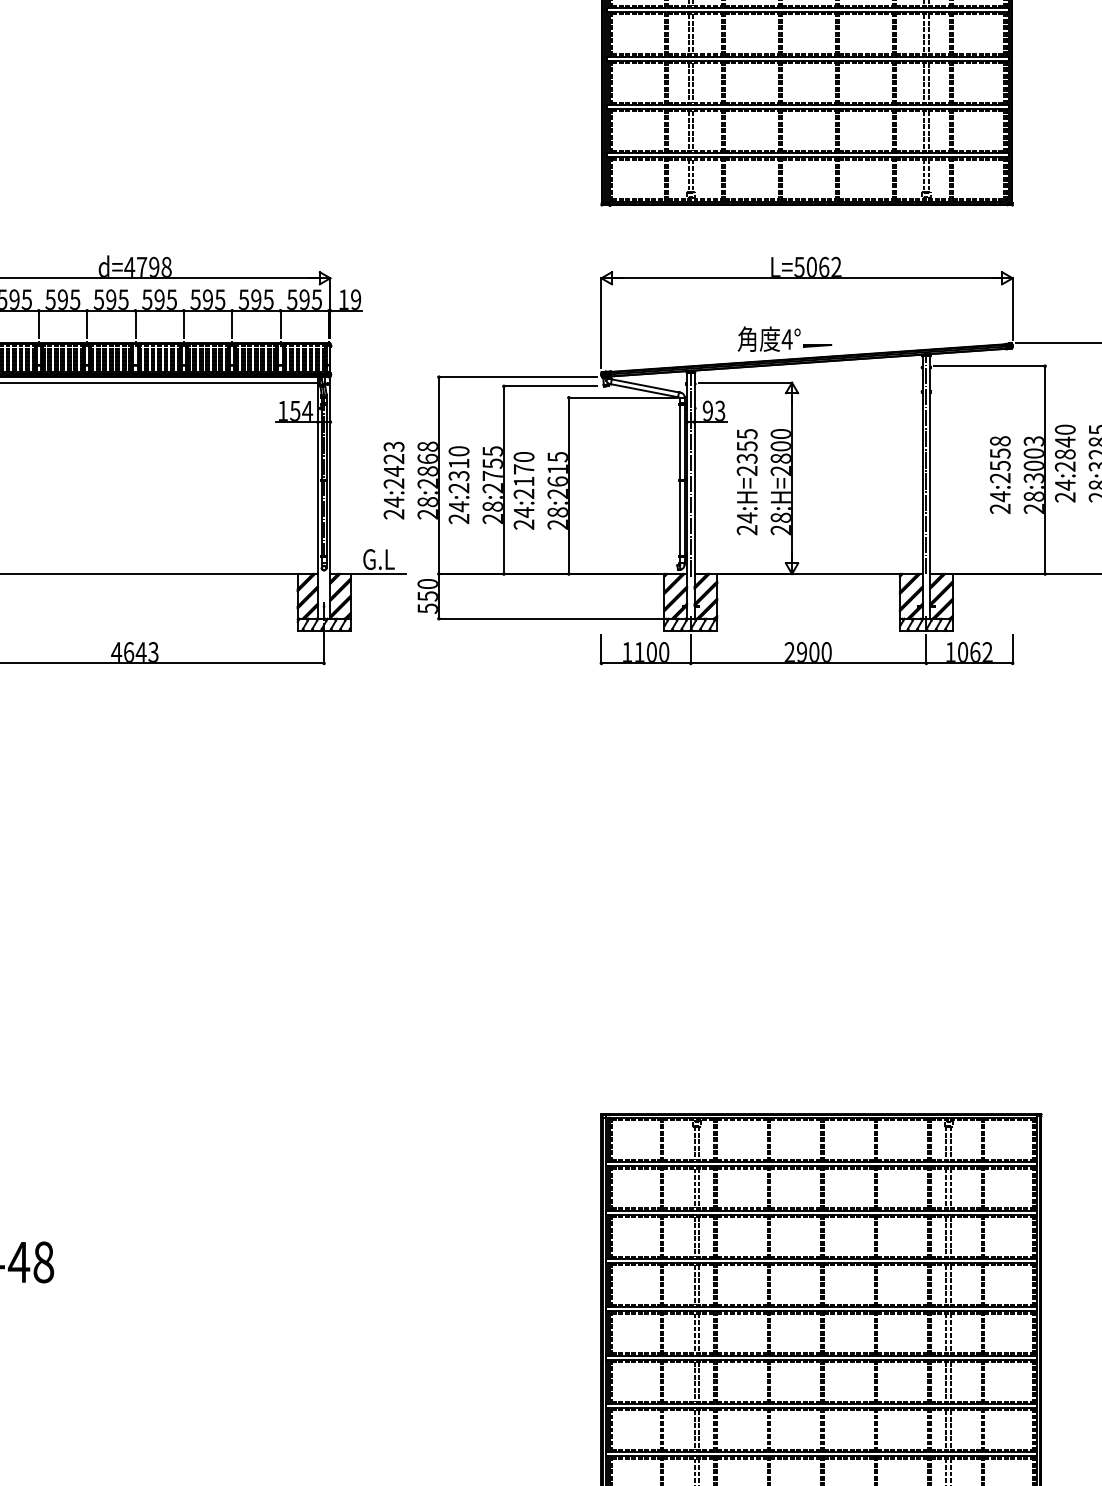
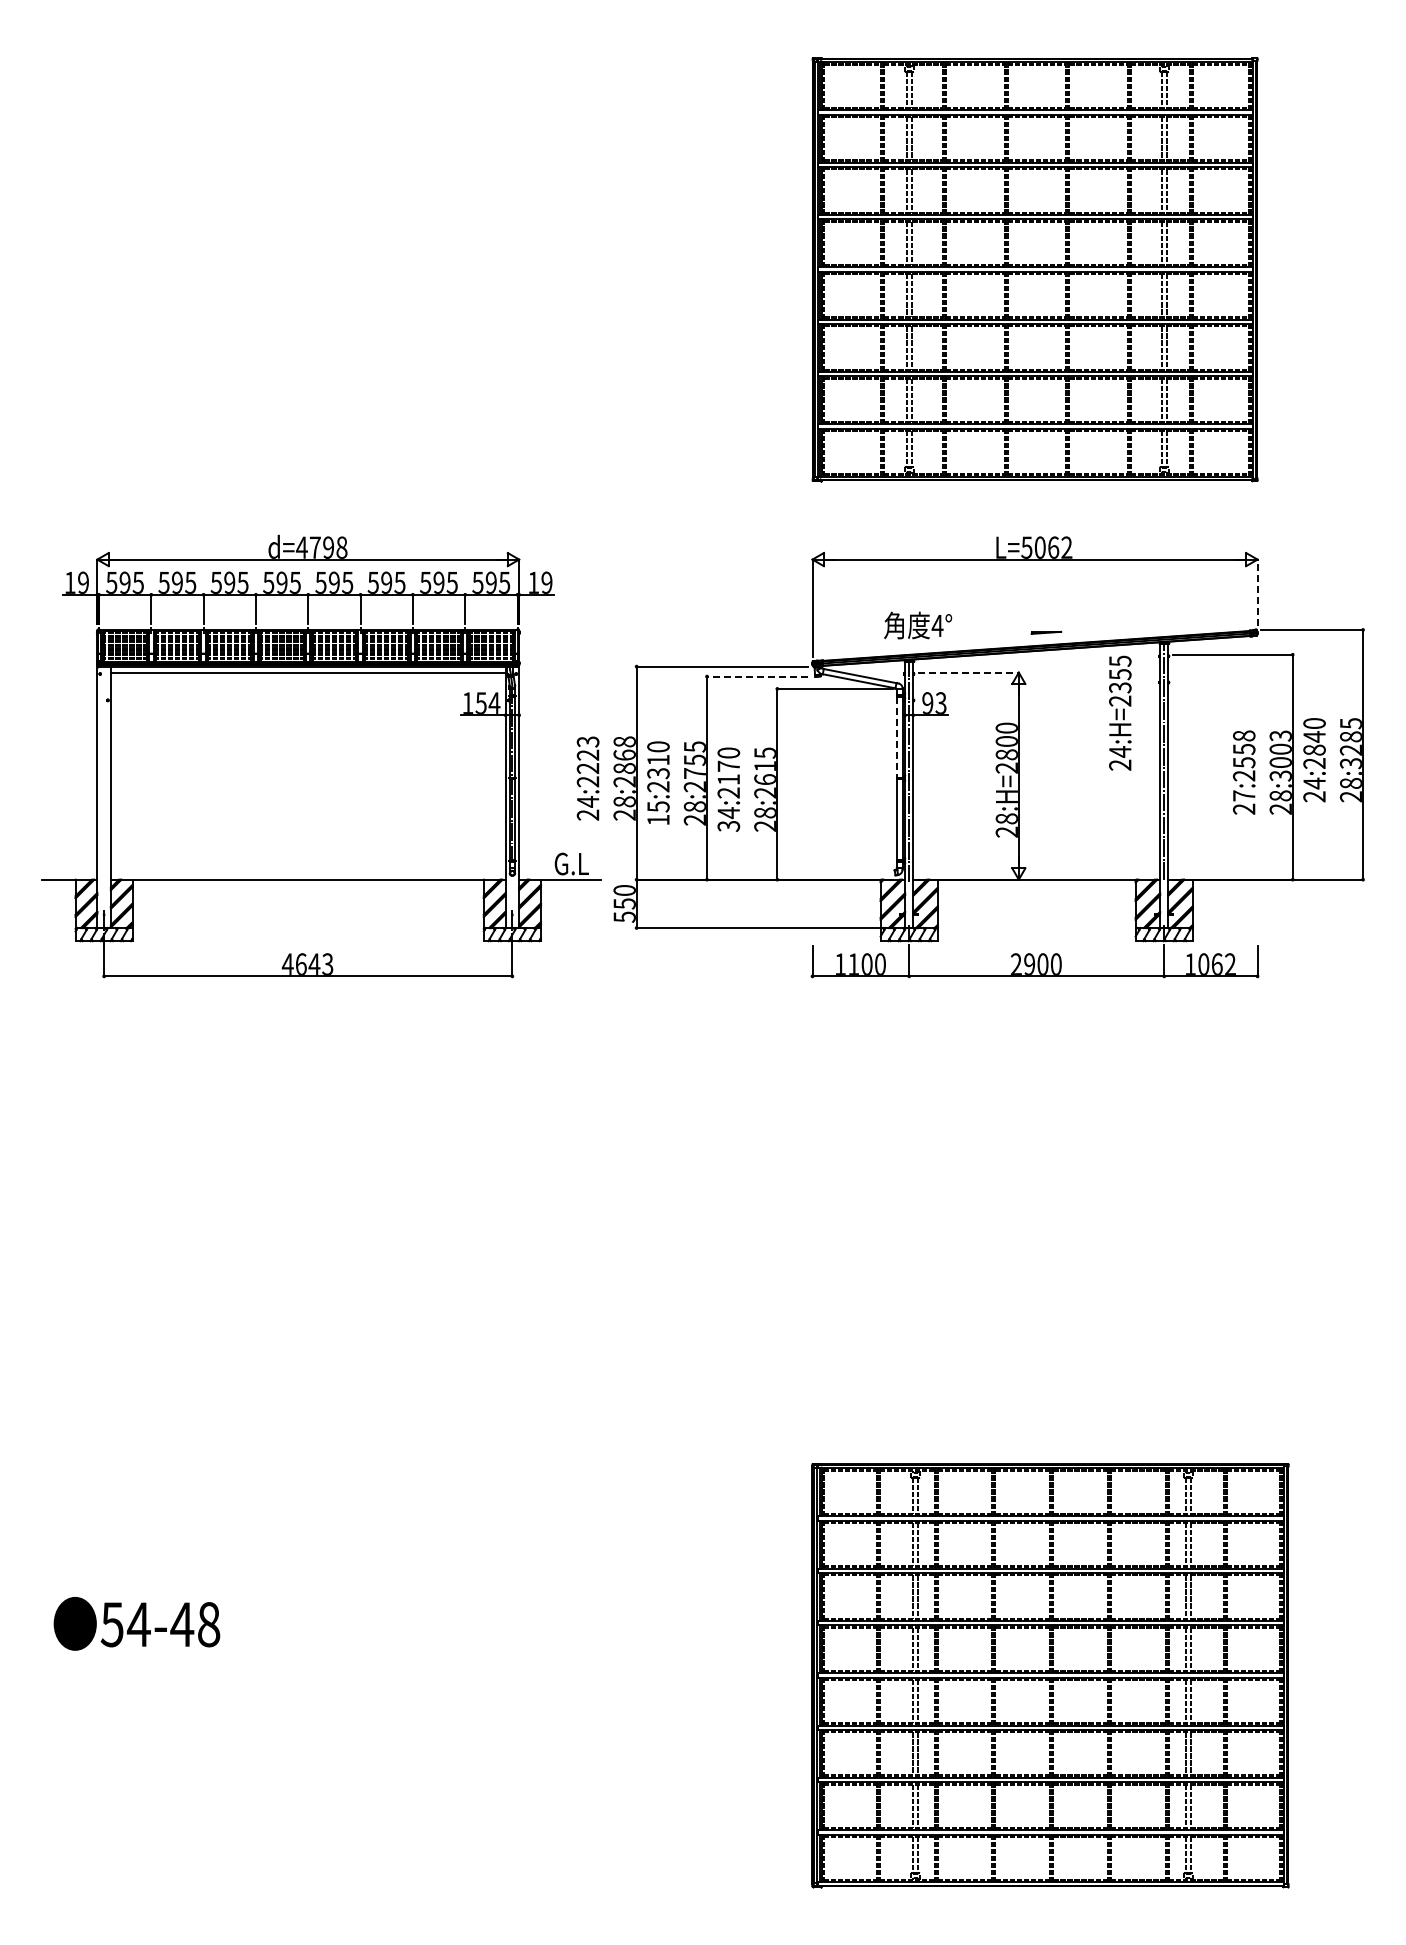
line: (1012, 308) -> (1257, 592), solid -> dashed
text: (769, 339) -> (918, 625), moved
line: (745, 382) -> (968, 672), solid -> dashed
line: (550, 386) -> (757, 676), solid -> dashed
line: (679, 442) -> (897, 737), solid -> dashed
text: (393, 471) -> (587, 768), 24:2423 -> 24:2223
text: (747, 481) -> (1120, 712), moved
text: (1000, 496) -> (1244, 795), 24:2558 -> 27:2558
text: (459, 511) -> (658, 812), 24:2310 -> 15:2310
text: (524, 523) -> (729, 825), 24:2170 -> 34:2170

